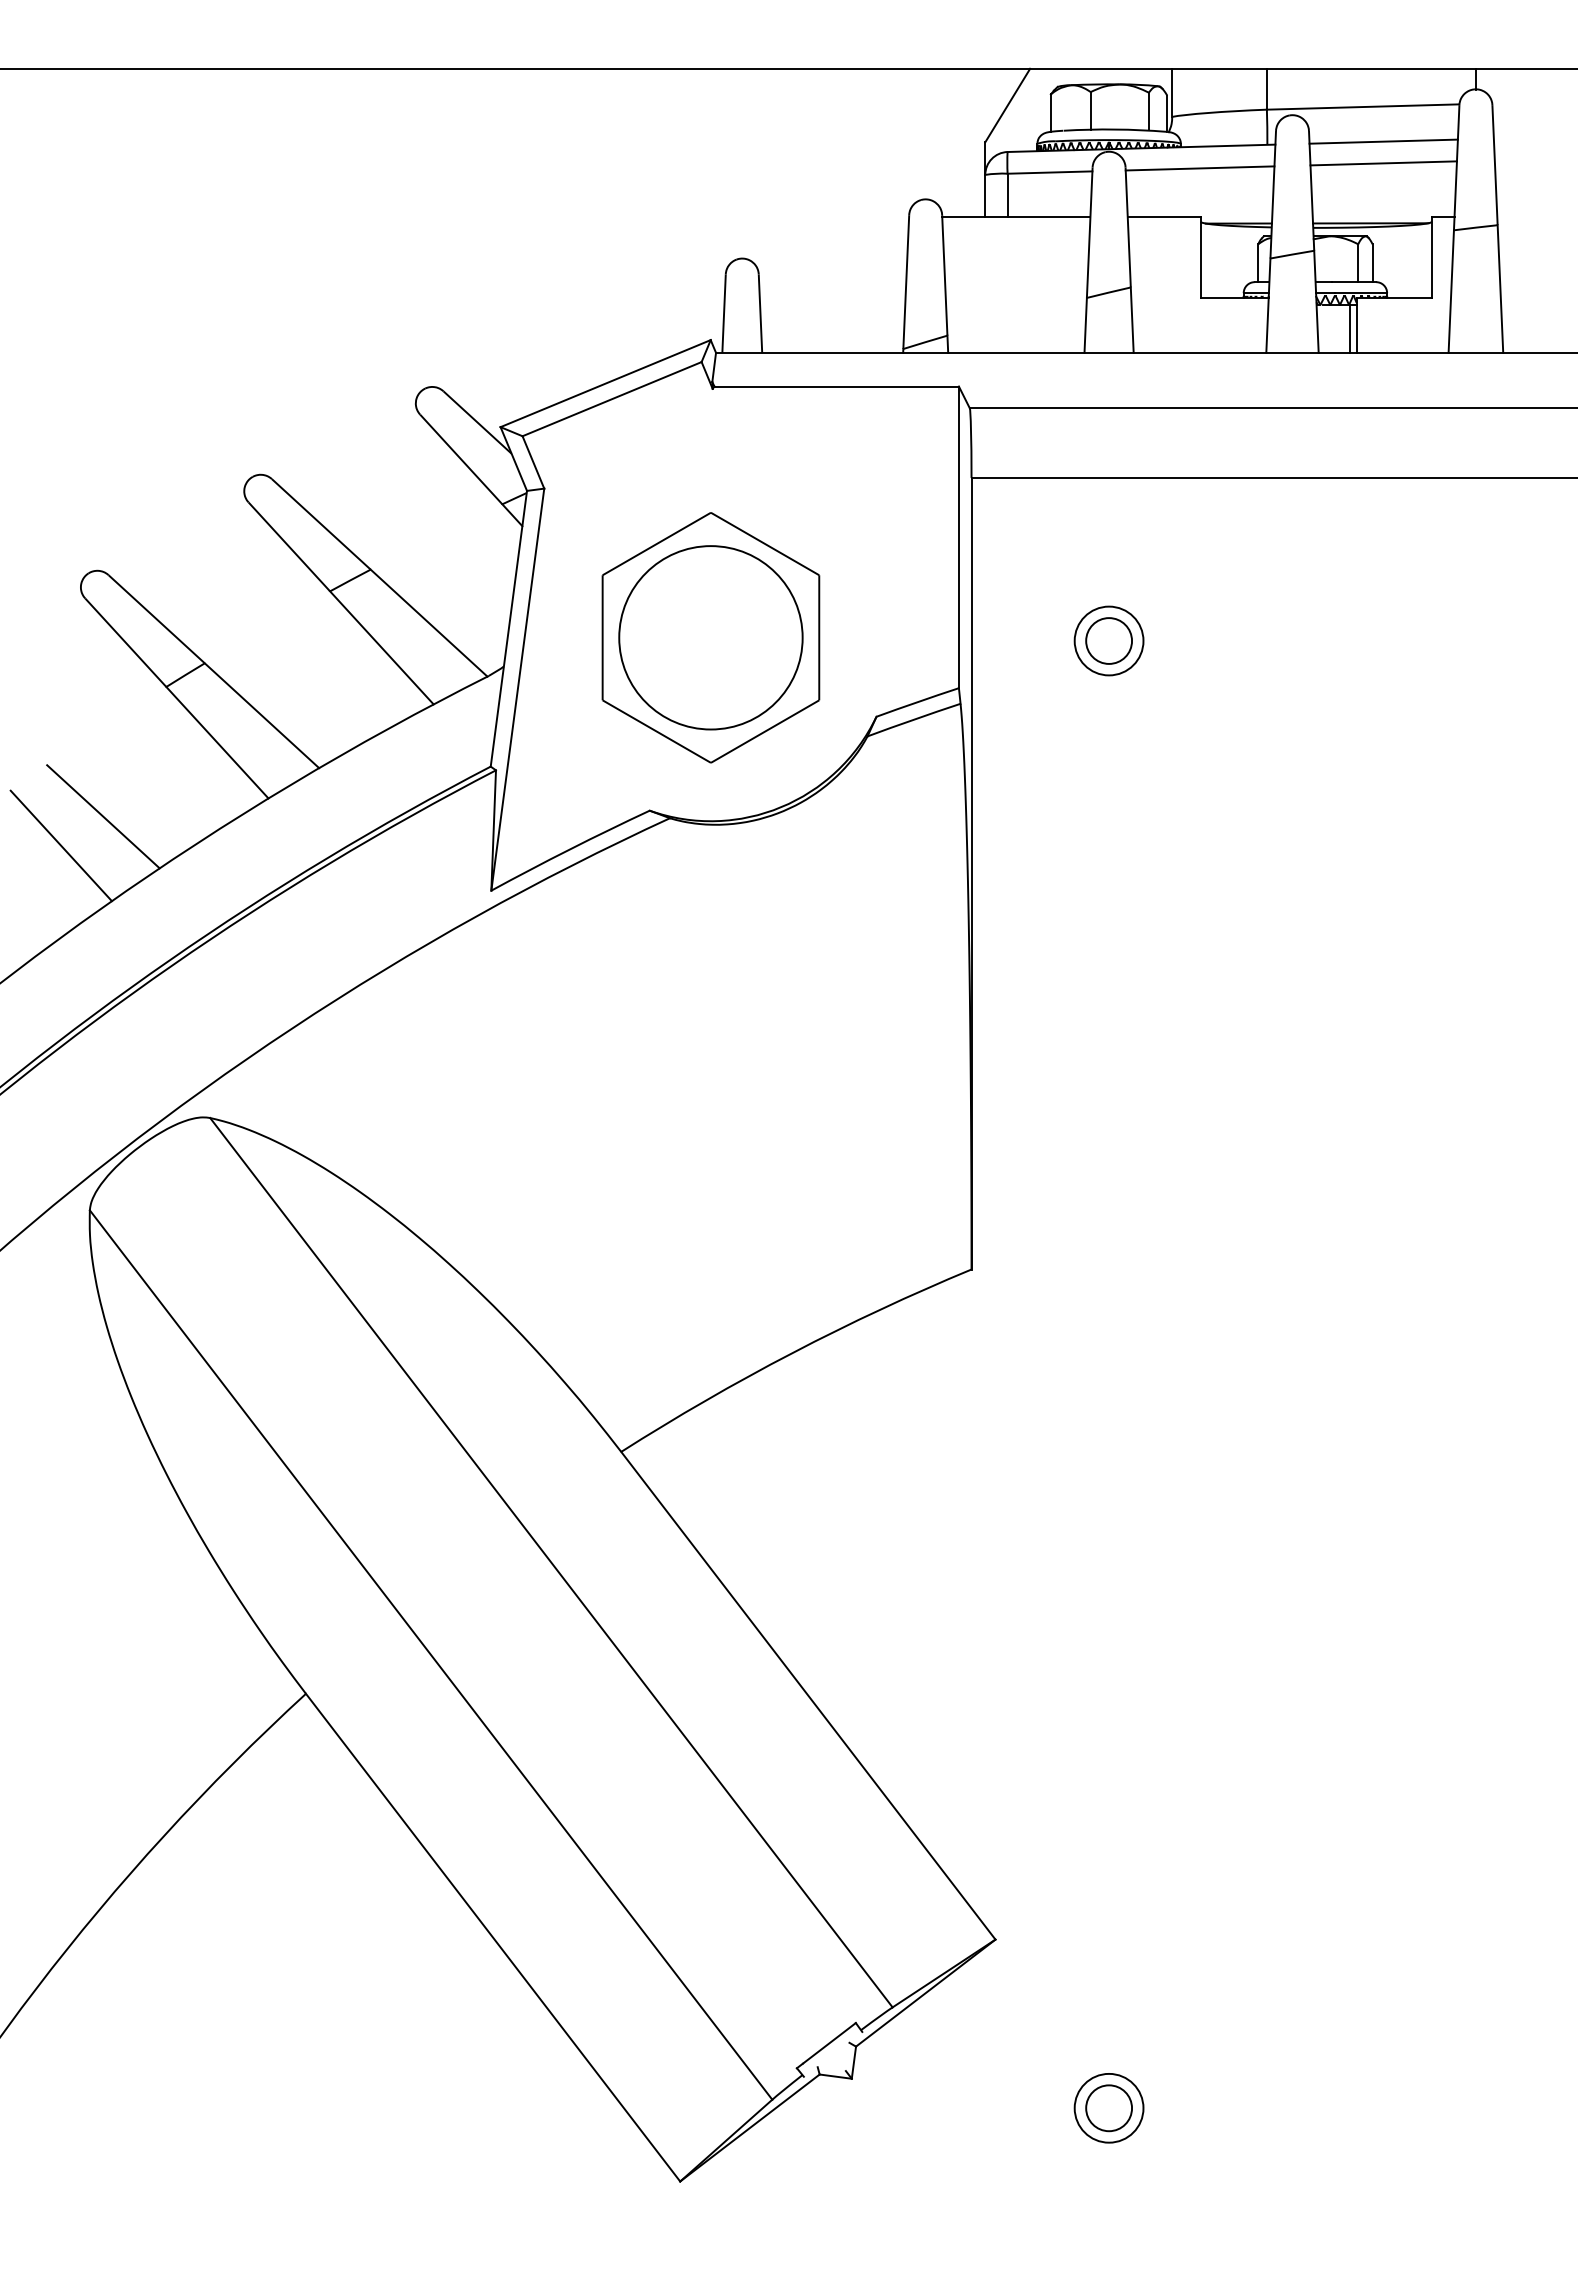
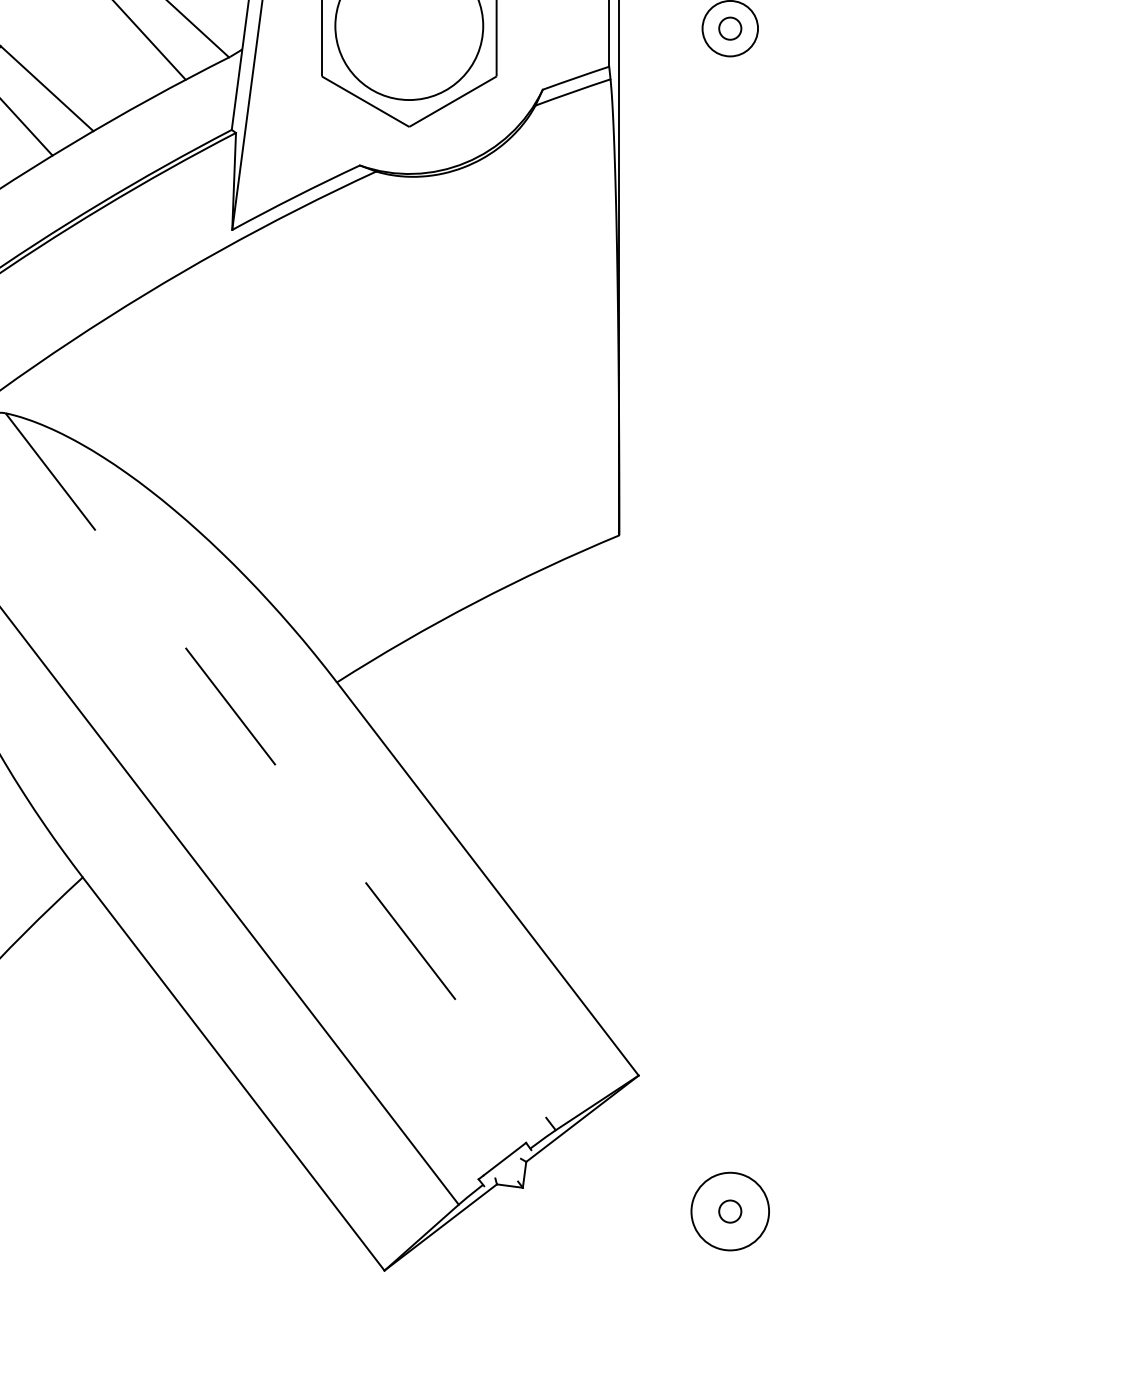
circle: (1109, 640) -> (730, 28), size x0.6
line: (551, 1562) -> (280, 771), solid -> dashed
circle: (1108, 2107) -> (729, 1210), size x1.4
circle: (1109, 2108) -> (730, 1211), size x0.6

